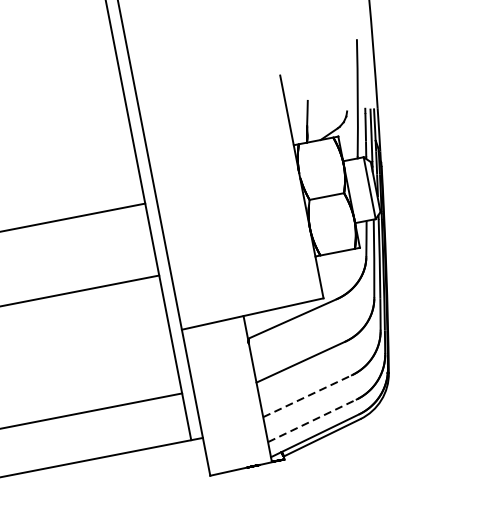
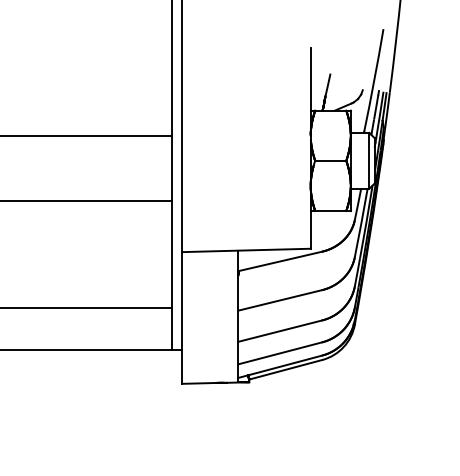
line: (307, 396) -> (280, 331), dashed -> solid
line: (312, 420) -> (280, 353), dashed -> solid

